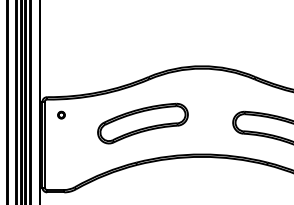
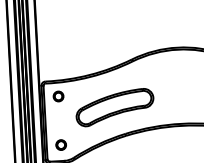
part: (61, 114) -> (58, 95), size x1.67
part: (142, 123) -> (114, 107), moved
part: (61, 171) -> (61, 145), added

